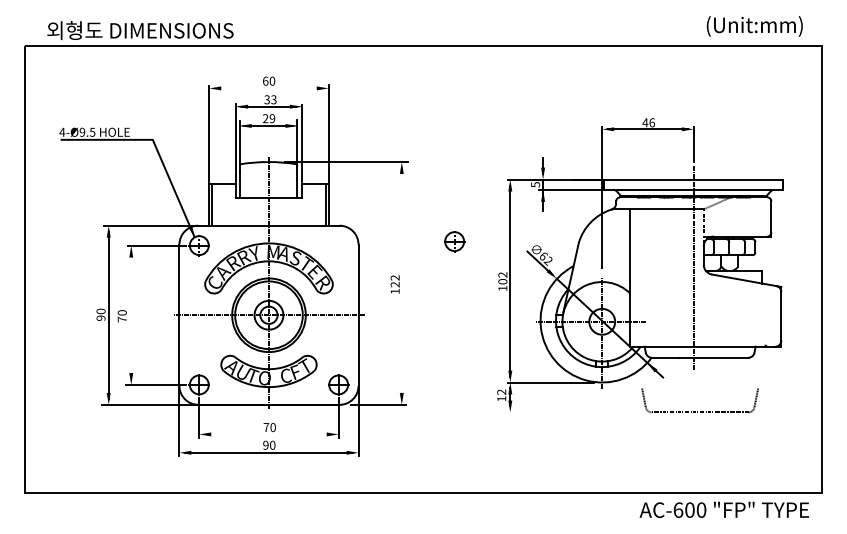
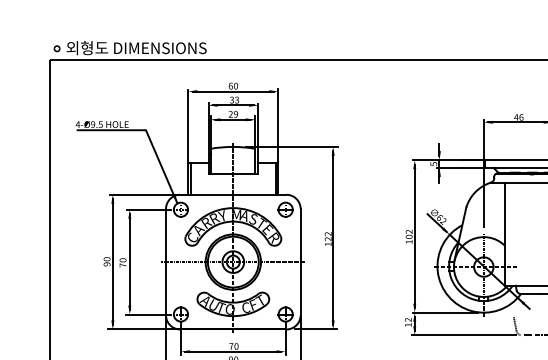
part: (34, 30) -> (57, 48), added
line: (268, 88) -> (232, 91), added
part: (454, 241) -> (285, 209), moved
line: (401, 283) -> (332, 238), added
line: (131, 314) -> (129, 261), added
line: (575, 412) -> (463, 335), added
line: (268, 434) -> (232, 351), added

